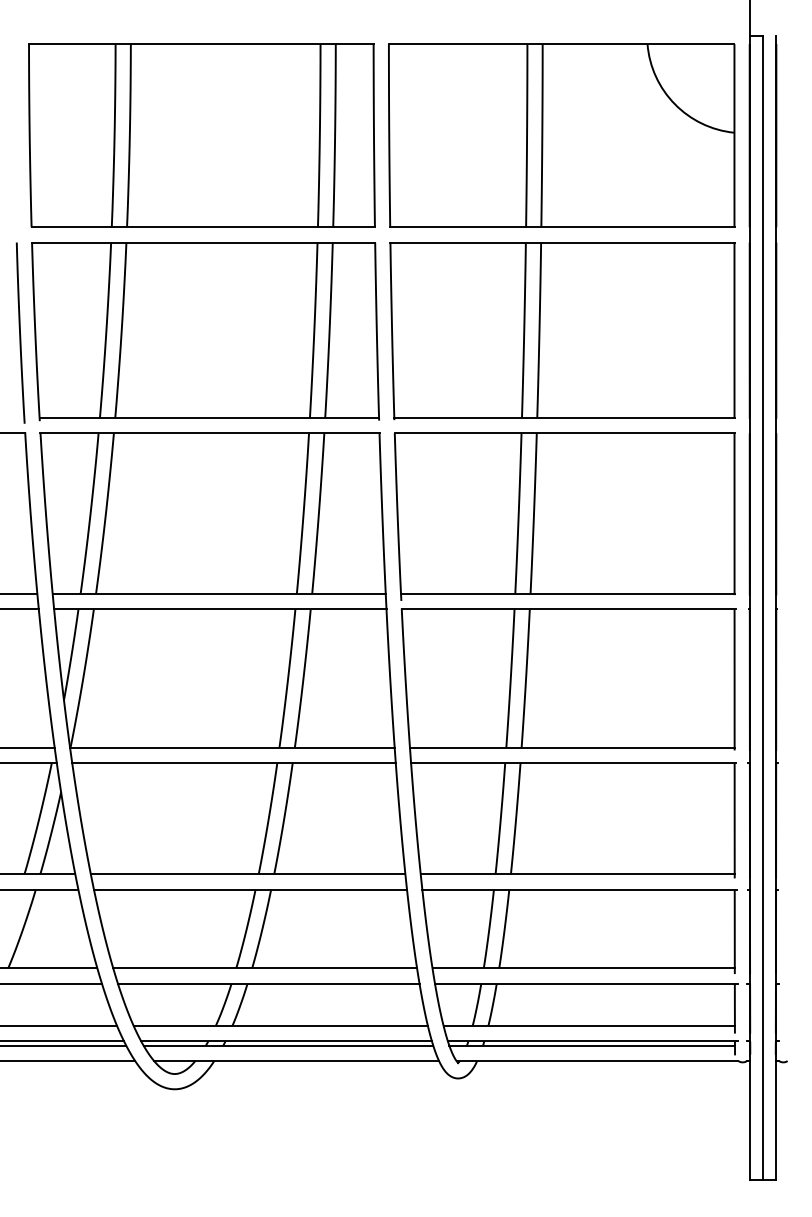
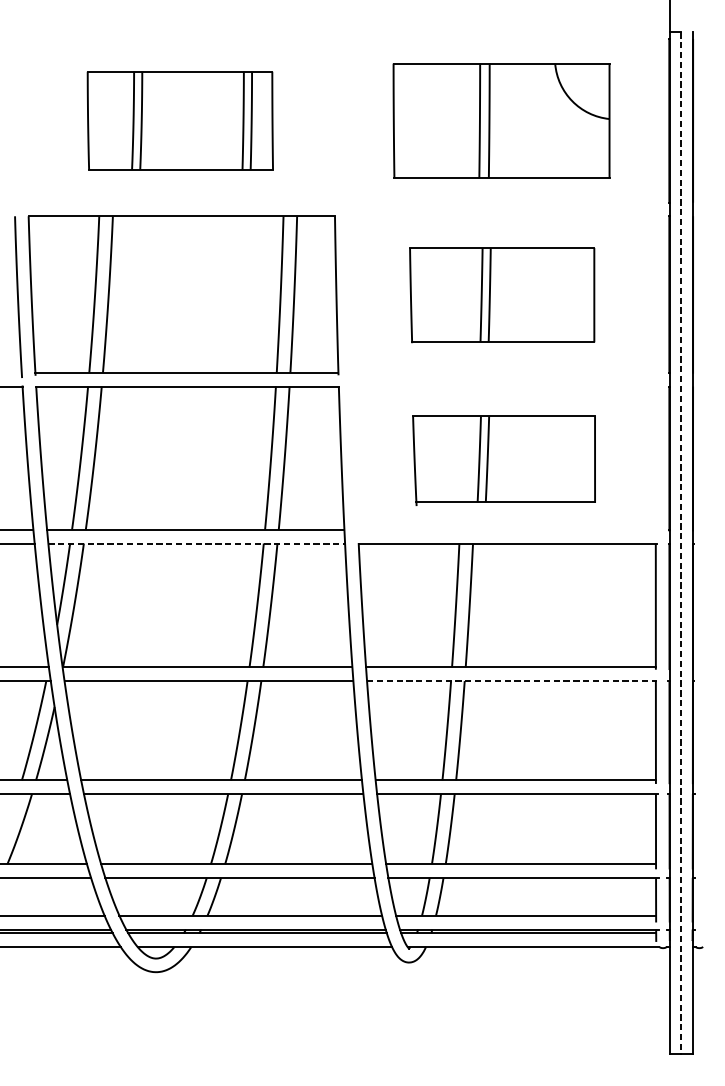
part: (201, 135) -> (179, 120), size x0.6
part: (561, 135) -> (501, 120), size x0.7
part: (562, 331) -> (502, 295), size x0.6
part: (564, 516) -> (503, 460), size x0.6
line: (763, 608) -> (681, 543), solid -> dashed
line: (220, 609) -> (196, 543), solid -> dashed
line: (573, 763) -> (512, 681), solid -> dashed

